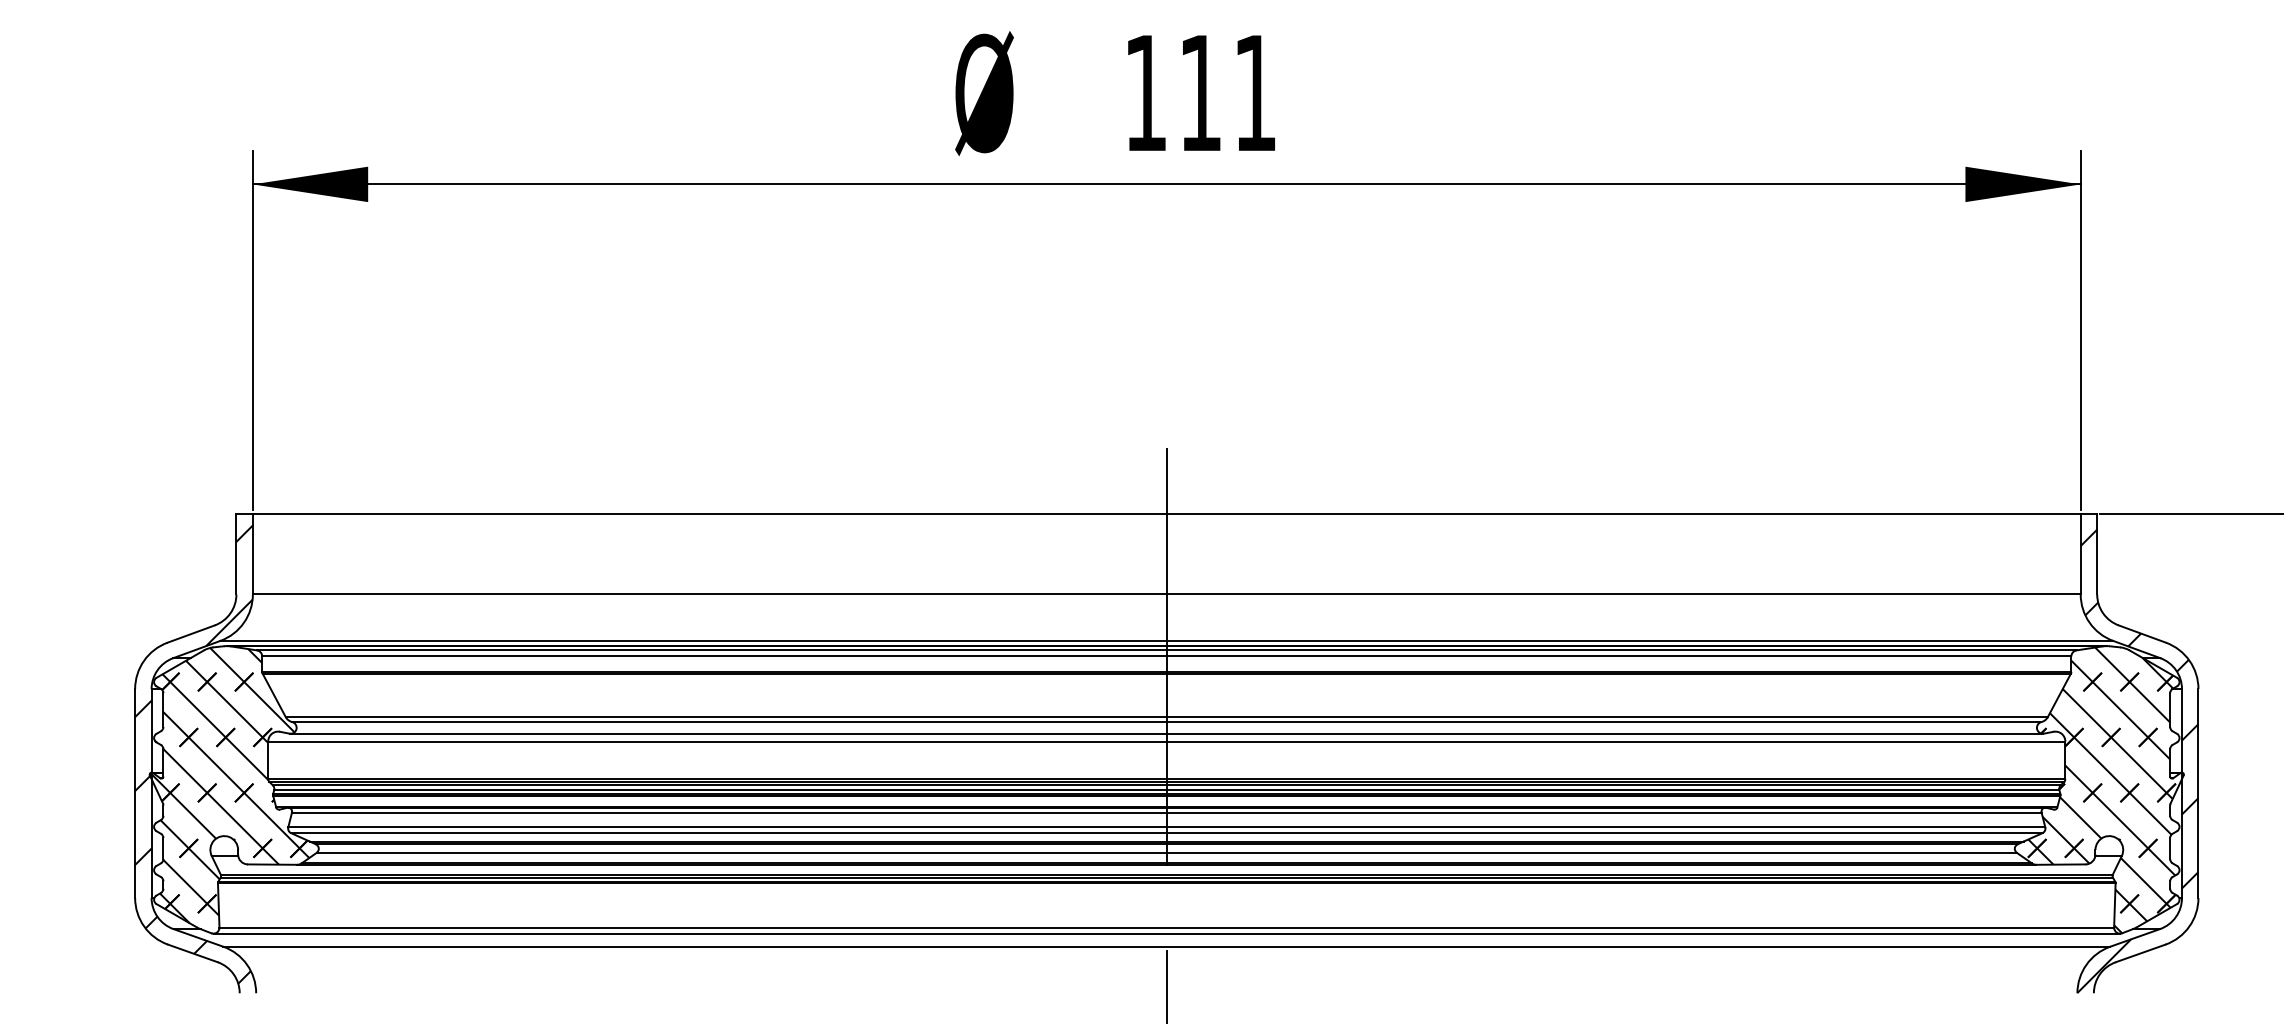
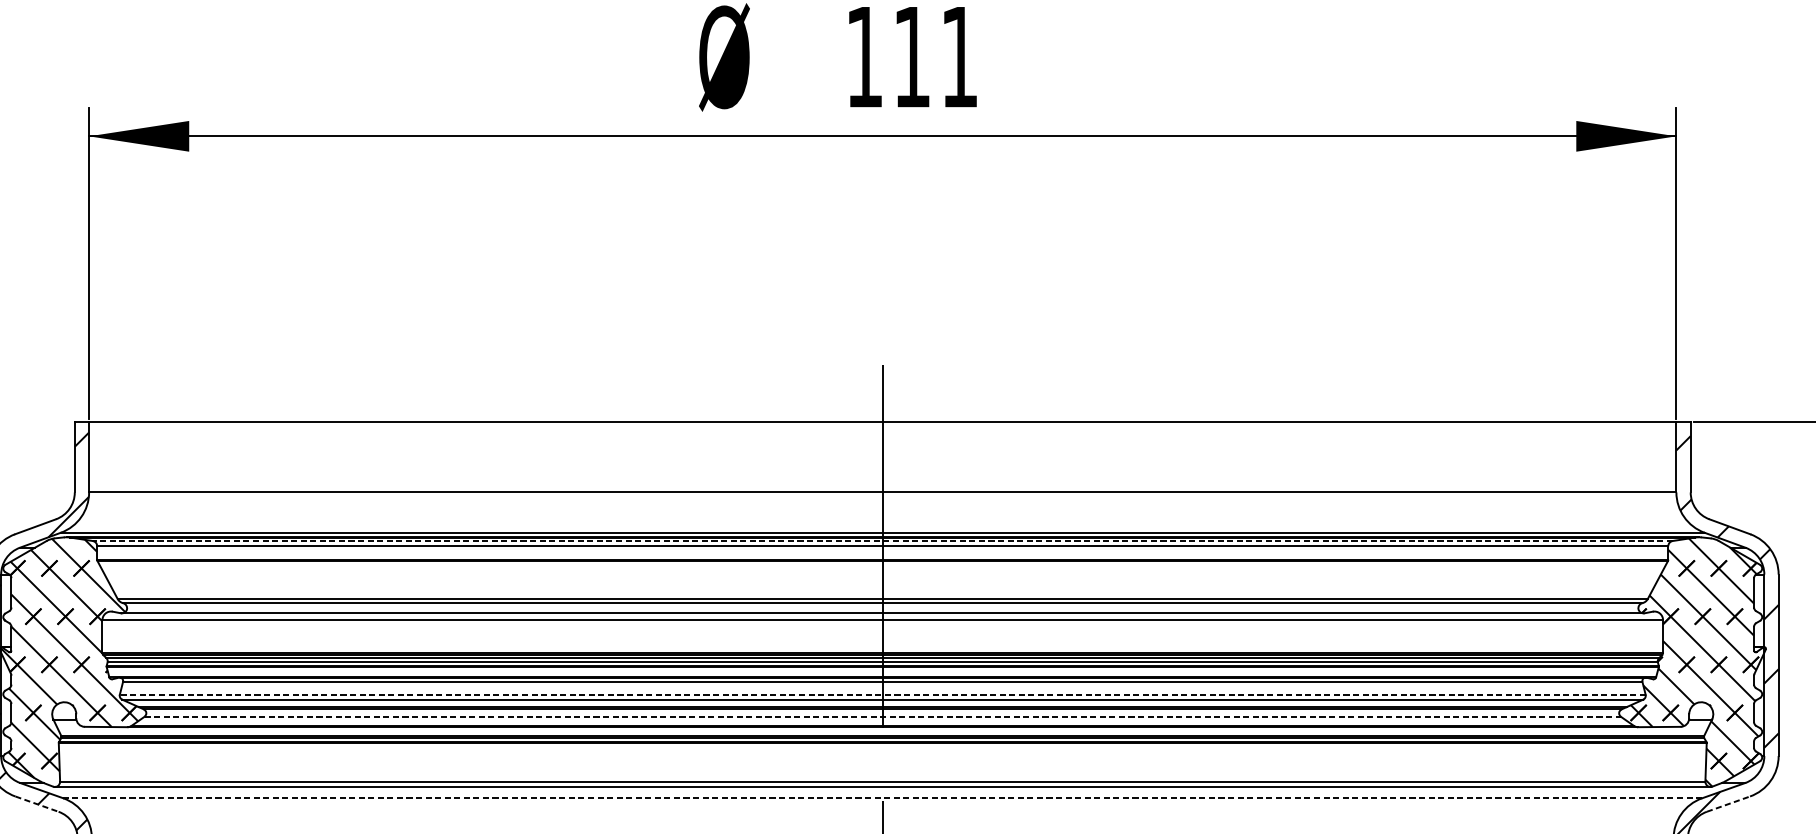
line: (1166, 650) -> (882, 541), solid -> dashed
line: (1166, 827) -> (882, 694), solid -> dashed
line: (1167, 852) -> (883, 716), solid -> dashed
line: (1166, 946) -> (882, 798), solid -> dashed
line: (193, 953) -> (37, 804), solid -> dashed
line: (2141, 953) -> (1729, 804), solid -> dashed

